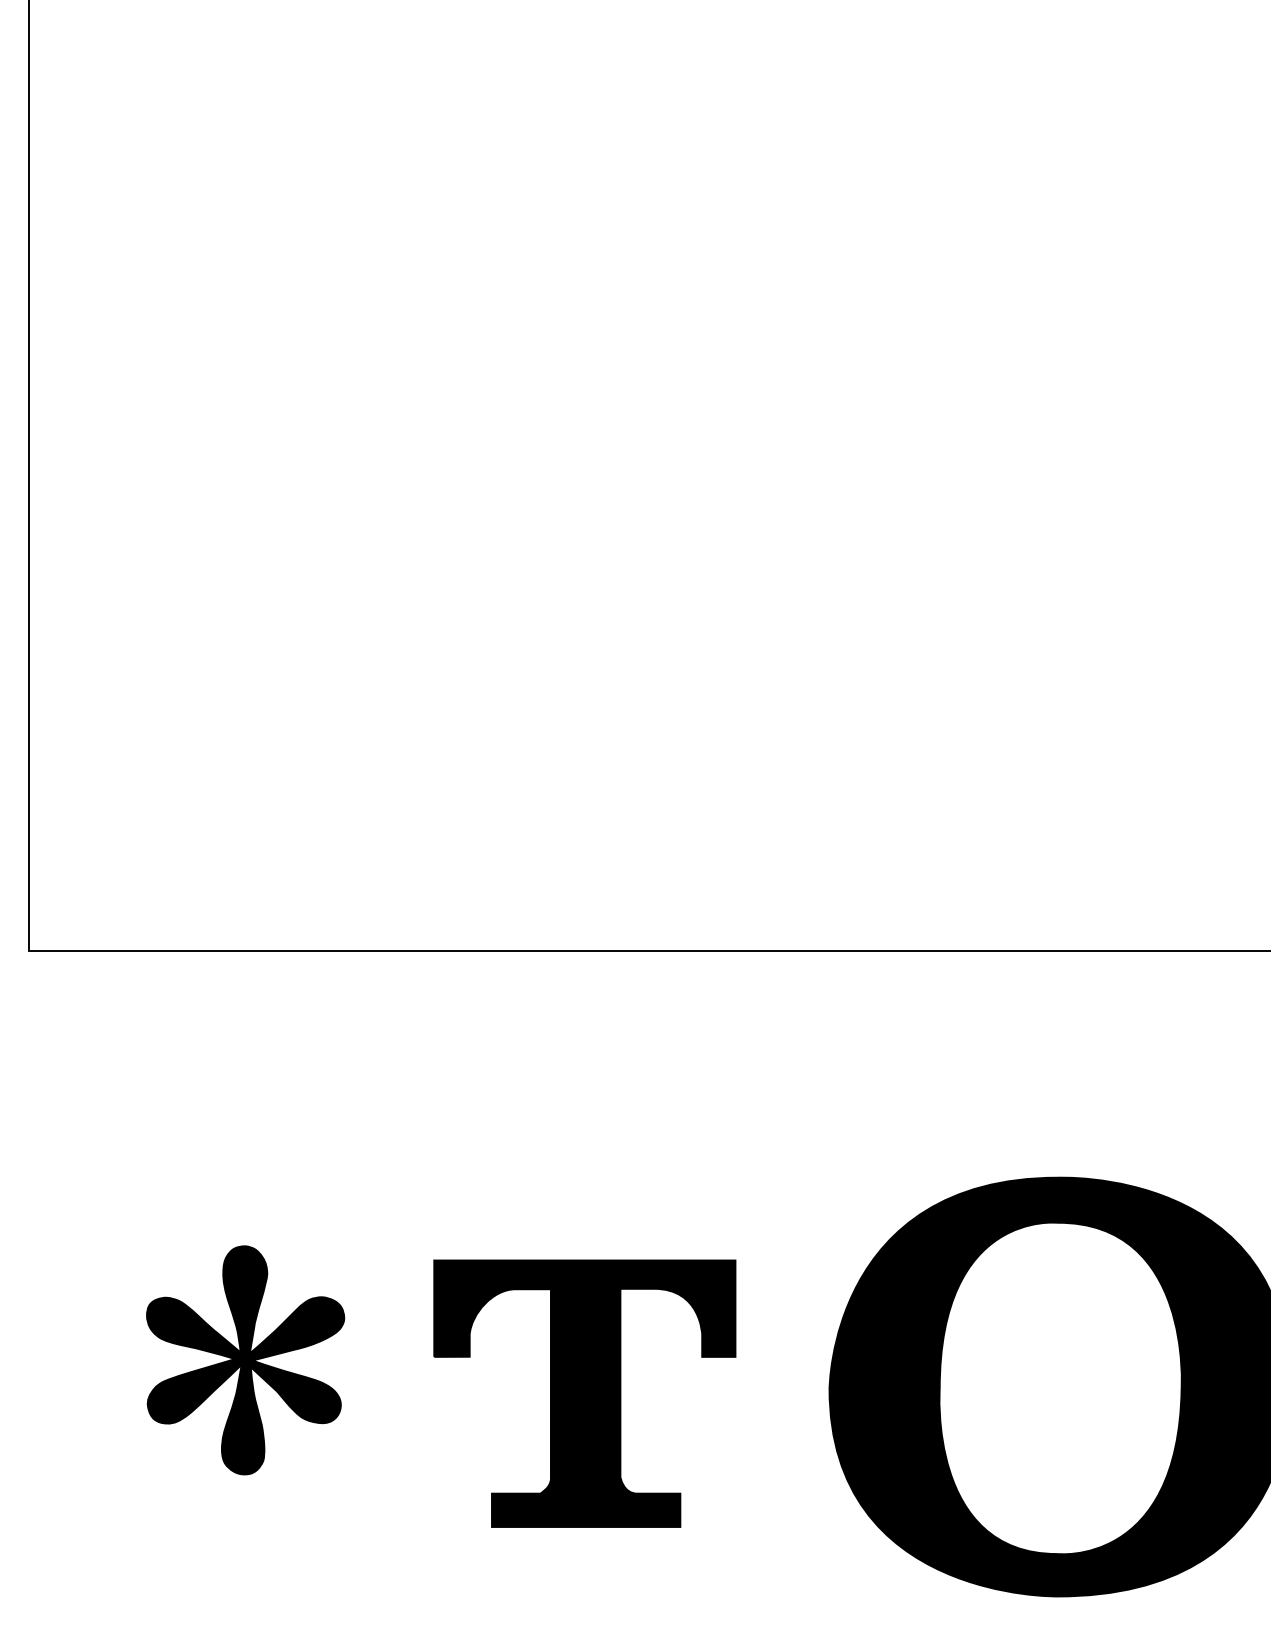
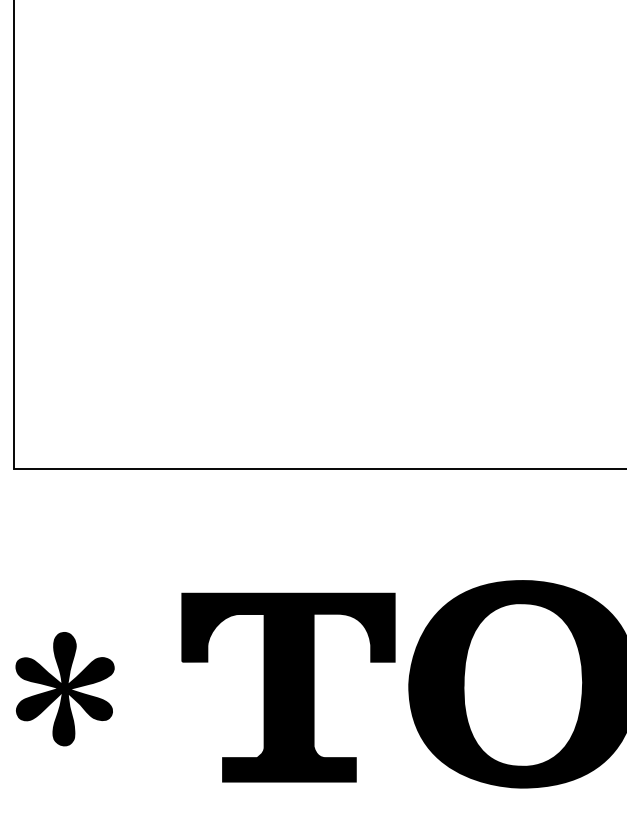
part: (244, 1361) -> (64, 689), moved
part: (584, 1393) -> (288, 687), size x1.43

